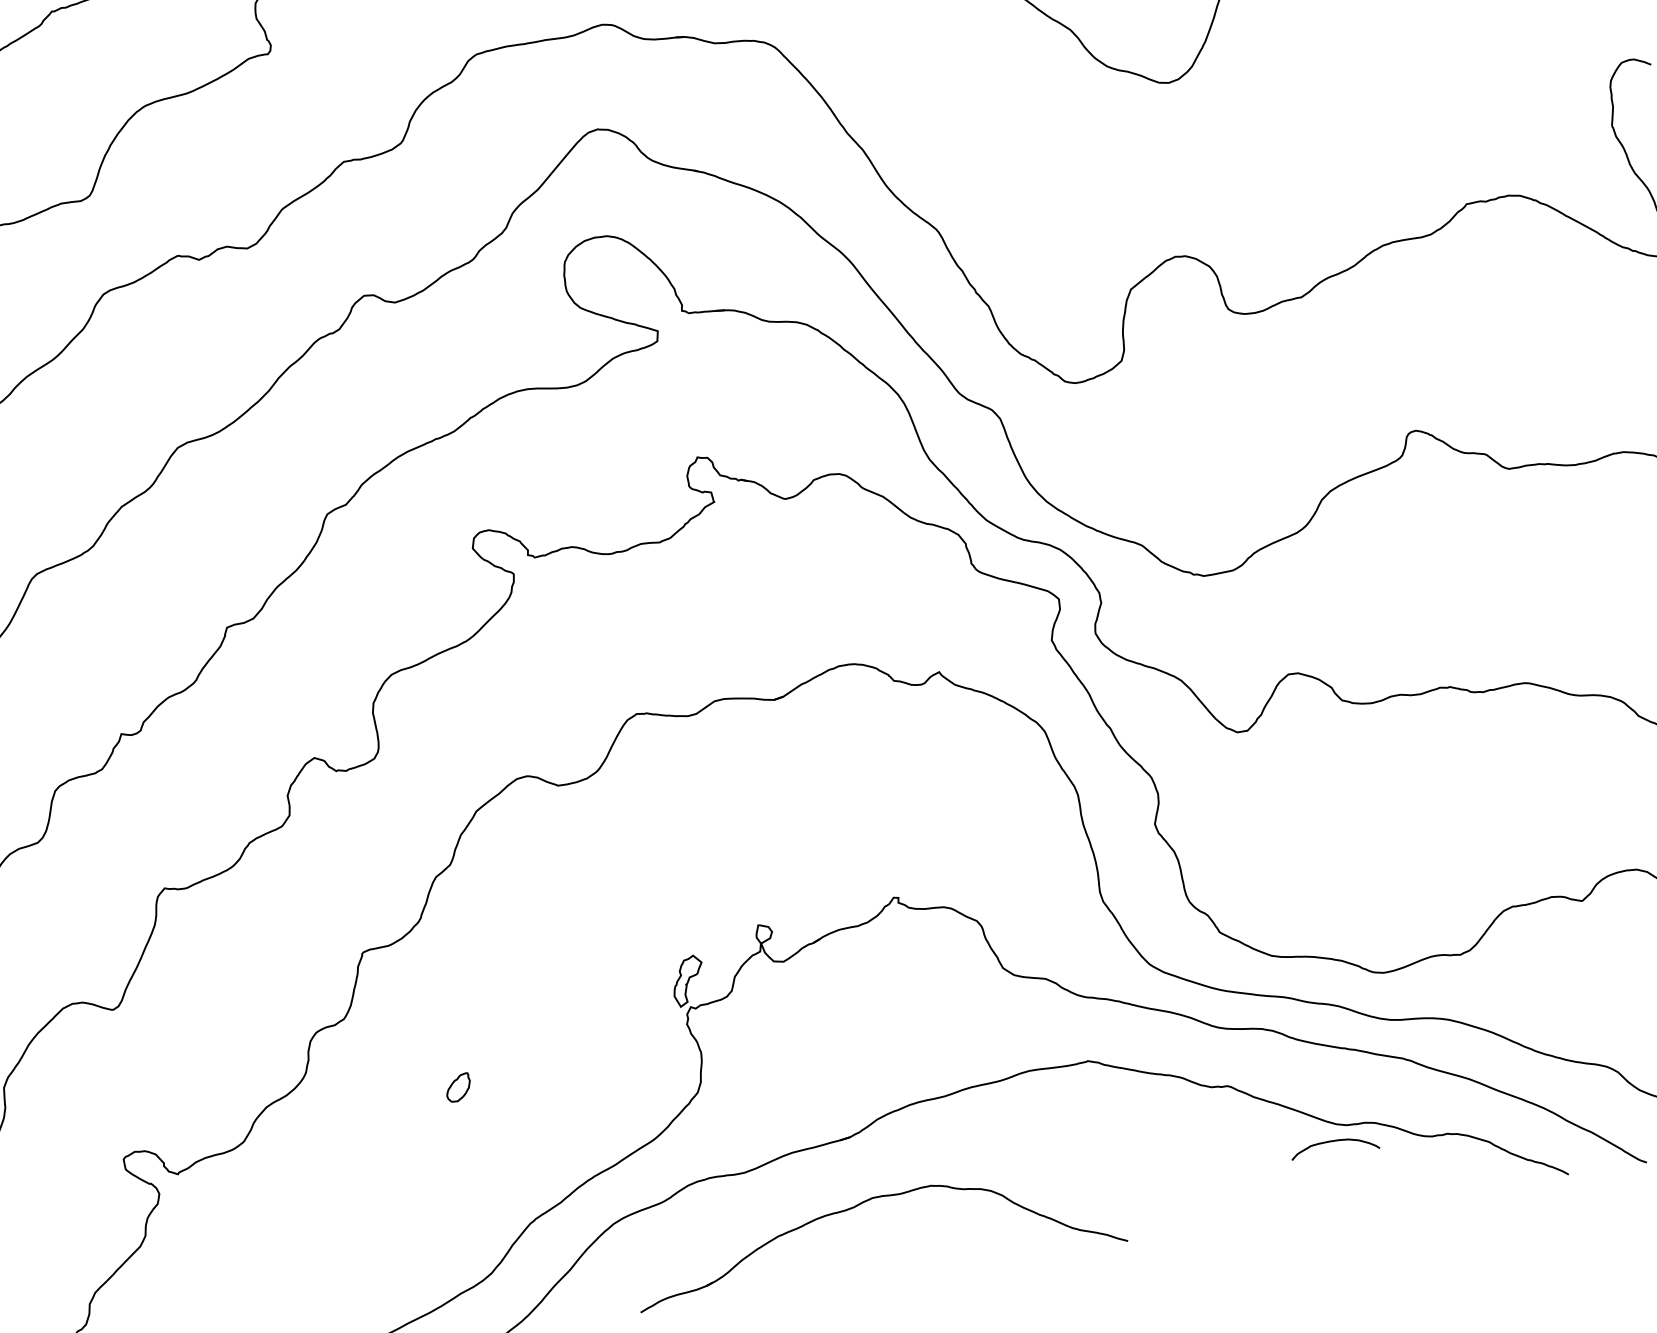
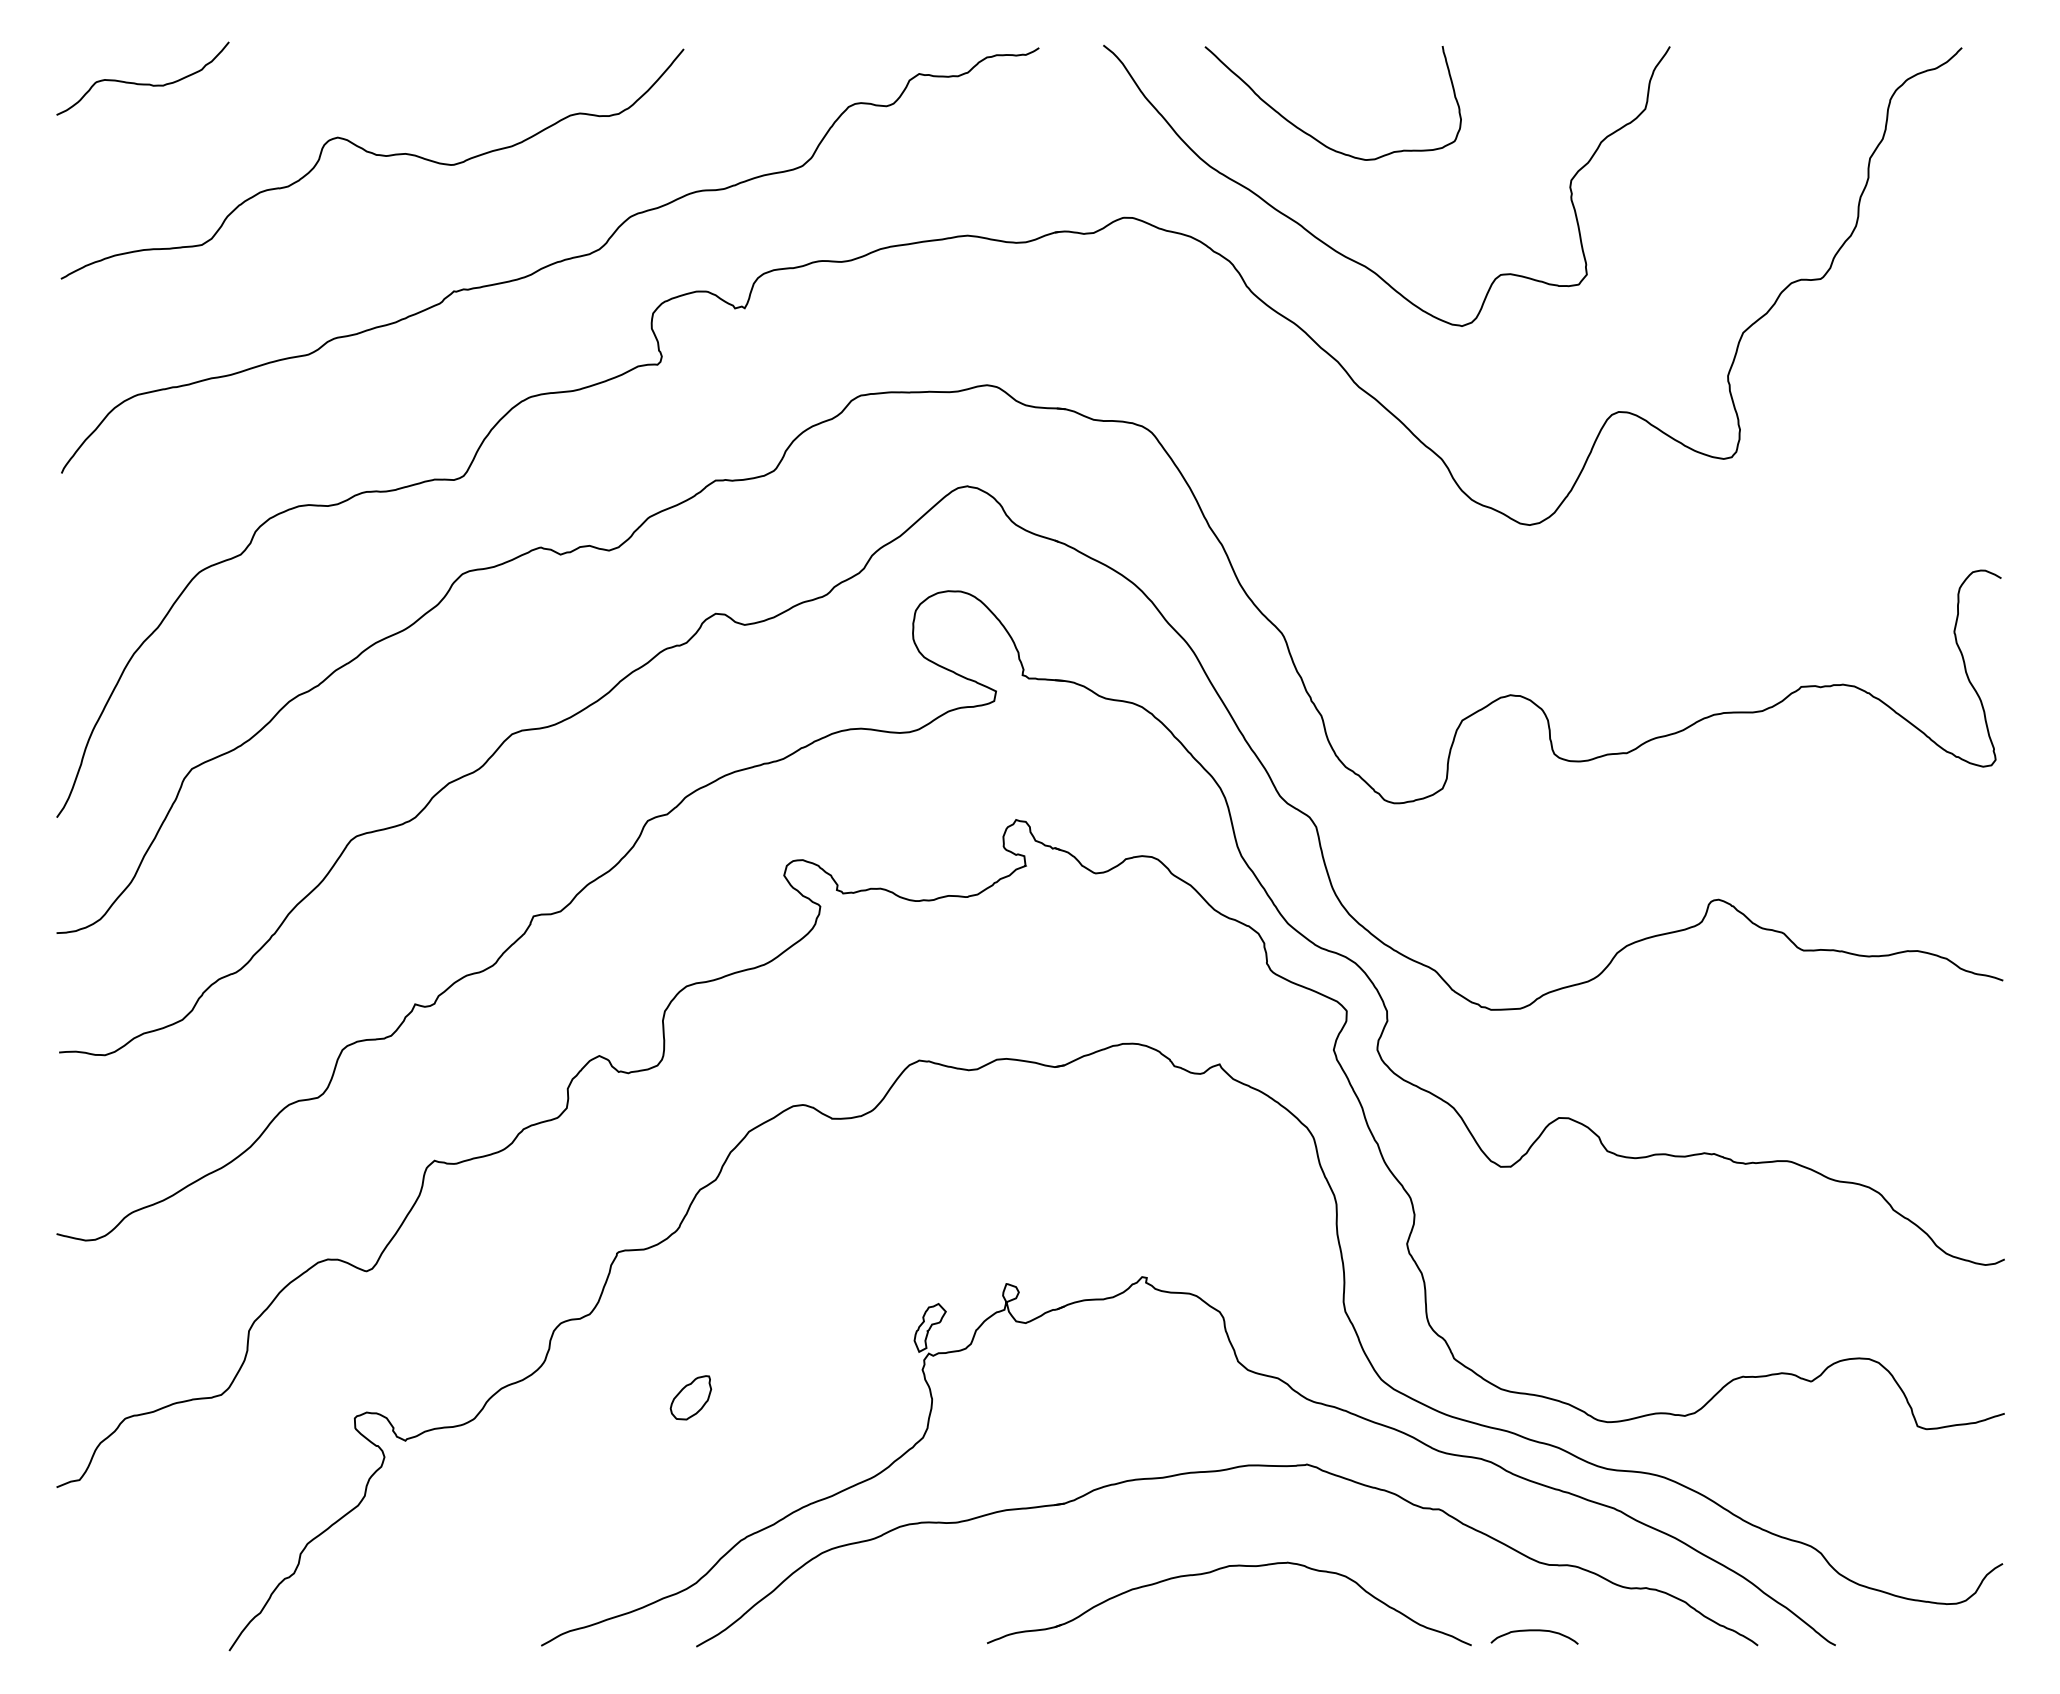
part: (457, 1087) -> (690, 1397), size x1.67
curve: (1334, 1142) -> (1534, 1631), moved
part: (862, 1204) -> (1218, 1570), moved

